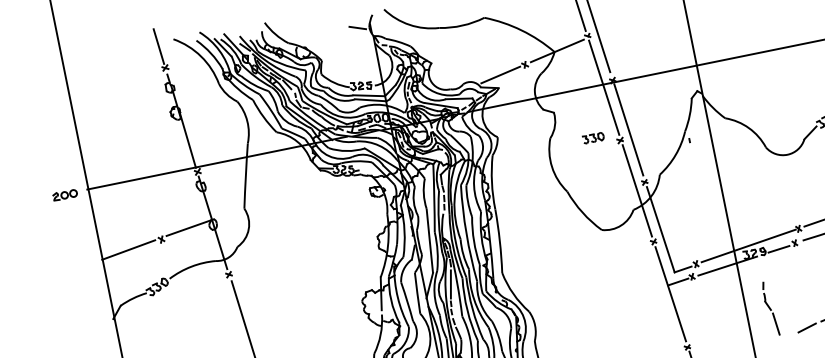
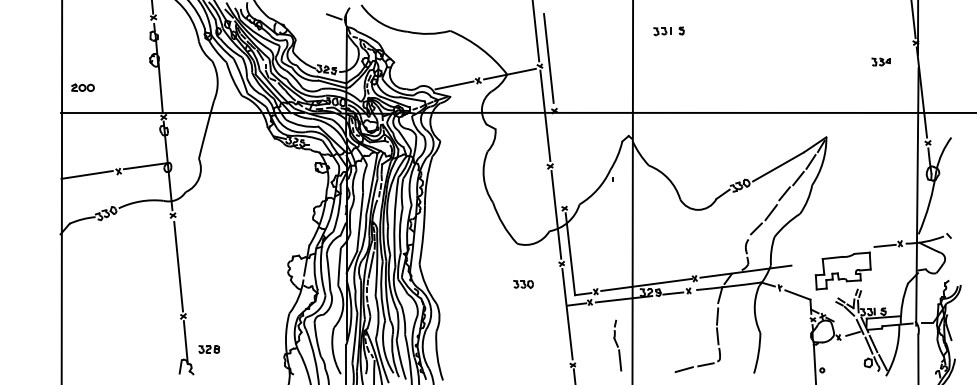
line: (628, 130) -> (559, 158), removed
part: (593, 138) -> (523, 284), moved
part: (64, 194) -> (82, 87), moved
part: (770, 308) -> (617, 345), moved

